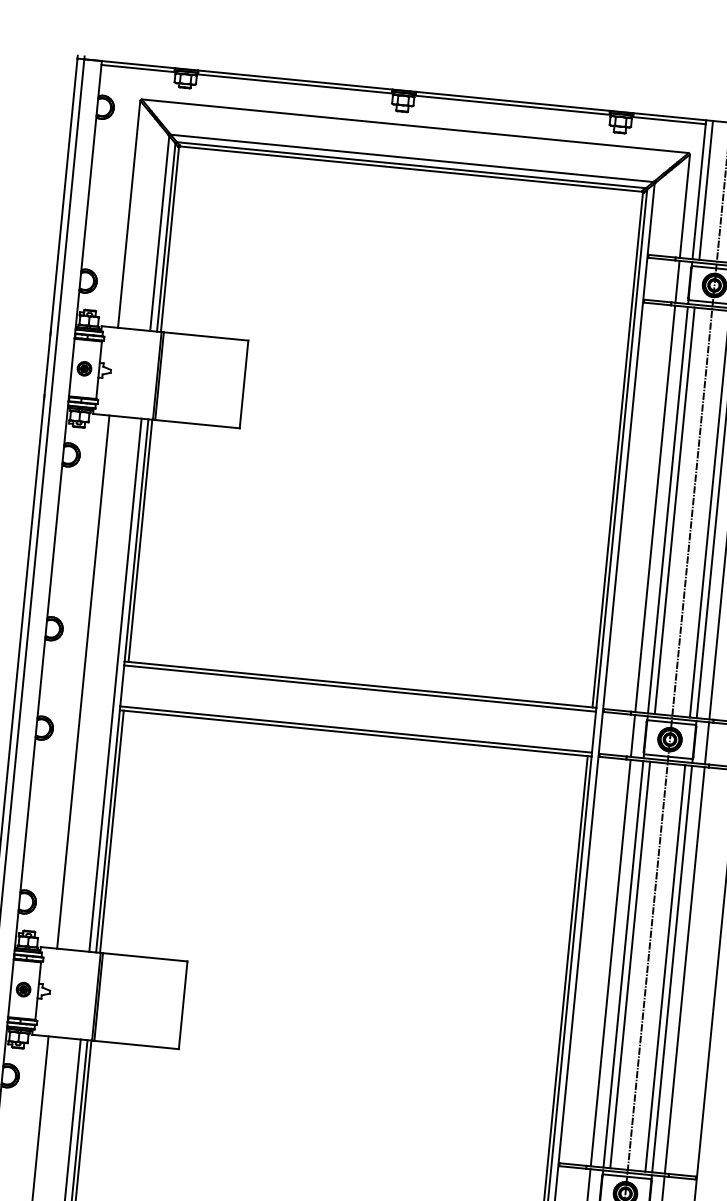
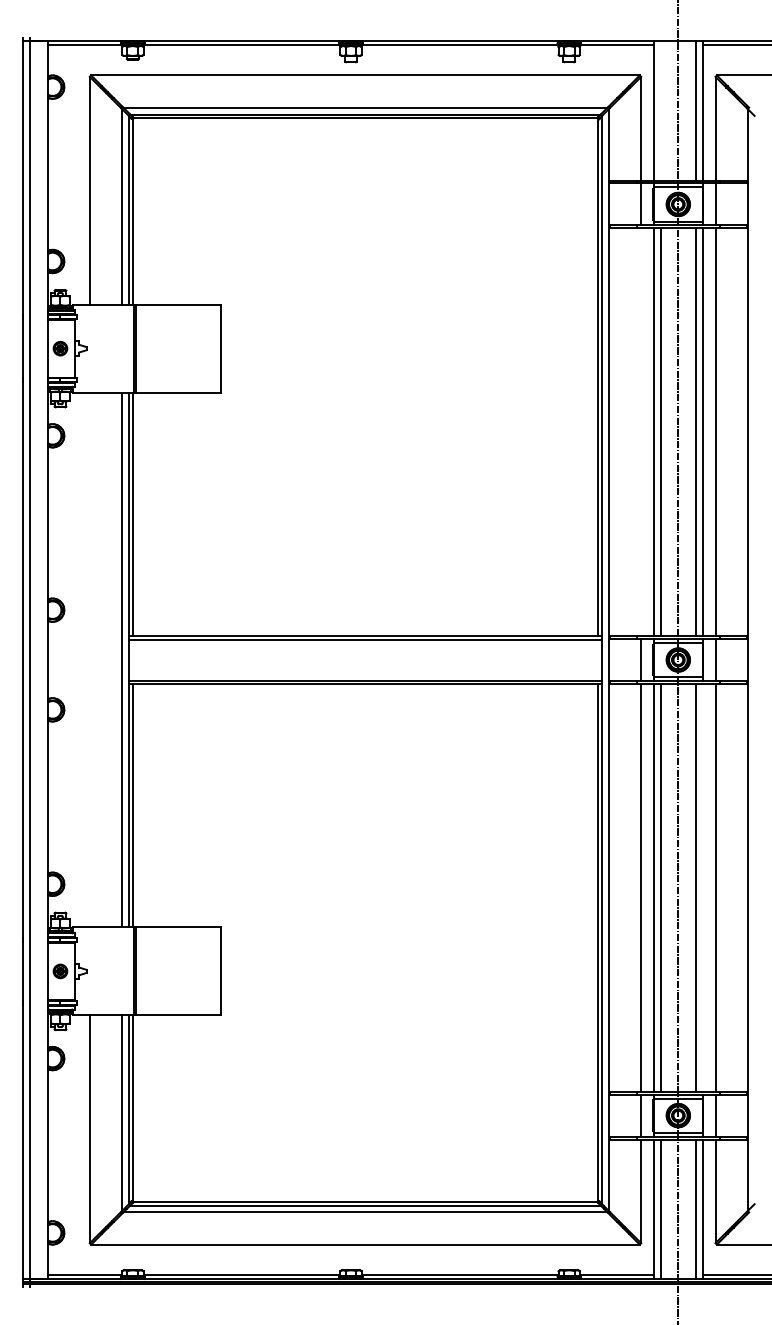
line: (705, 190) -> (660, 110), removed
line: (655, 509) -> (641, 432), removed
line: (83, 681) -> (89, 659), removed
line: (671, 968) -> (702, 887), removed

